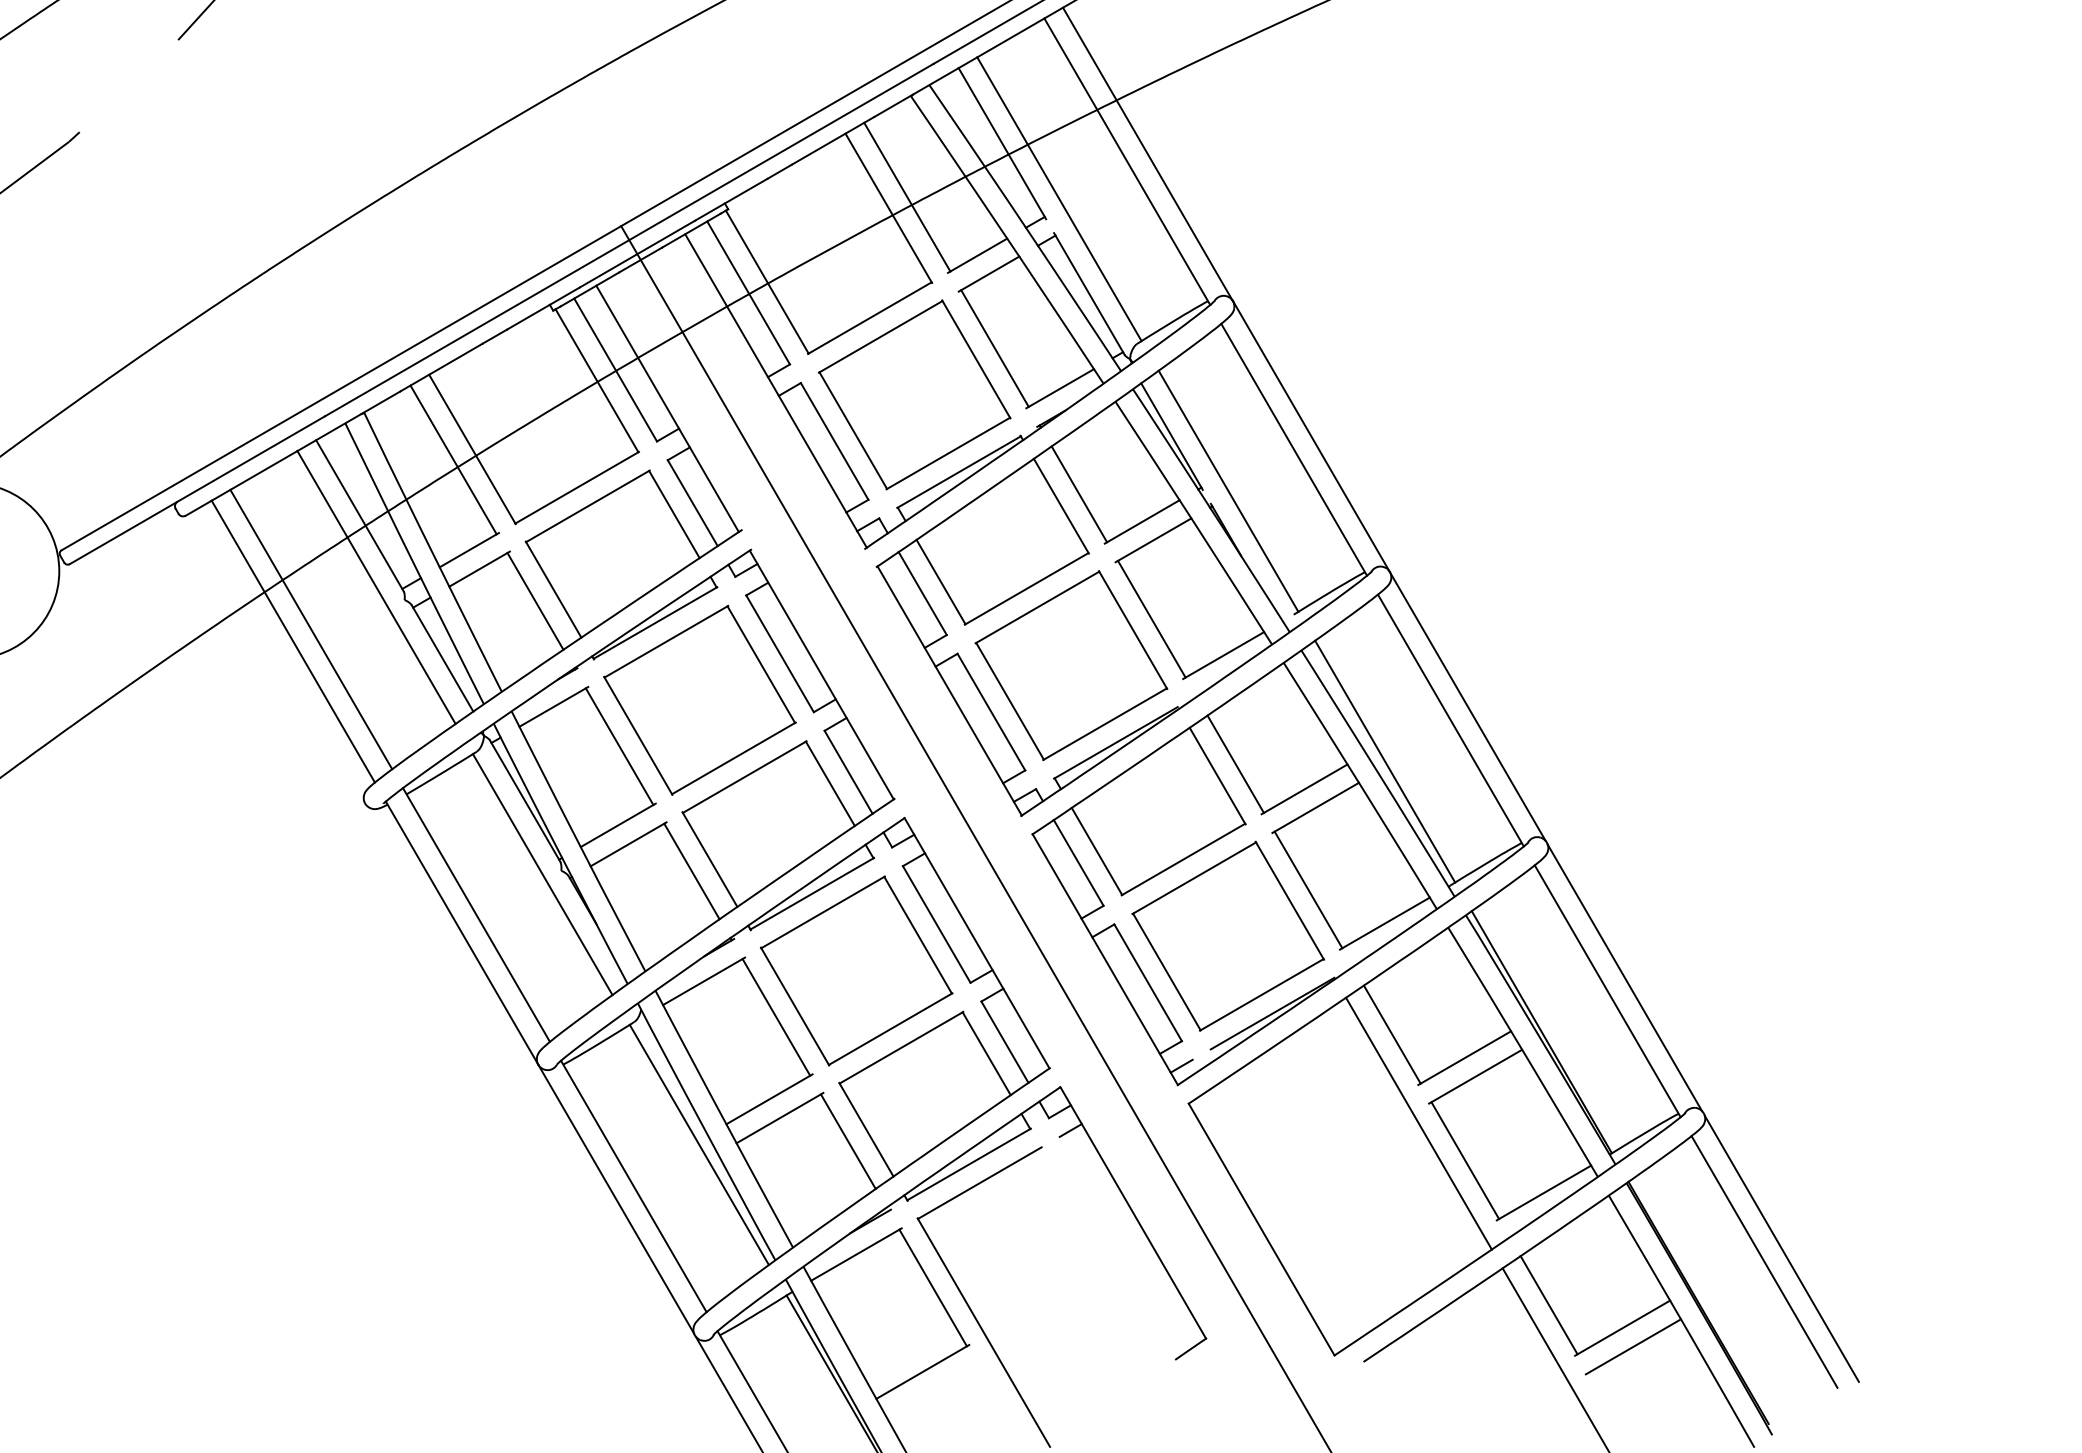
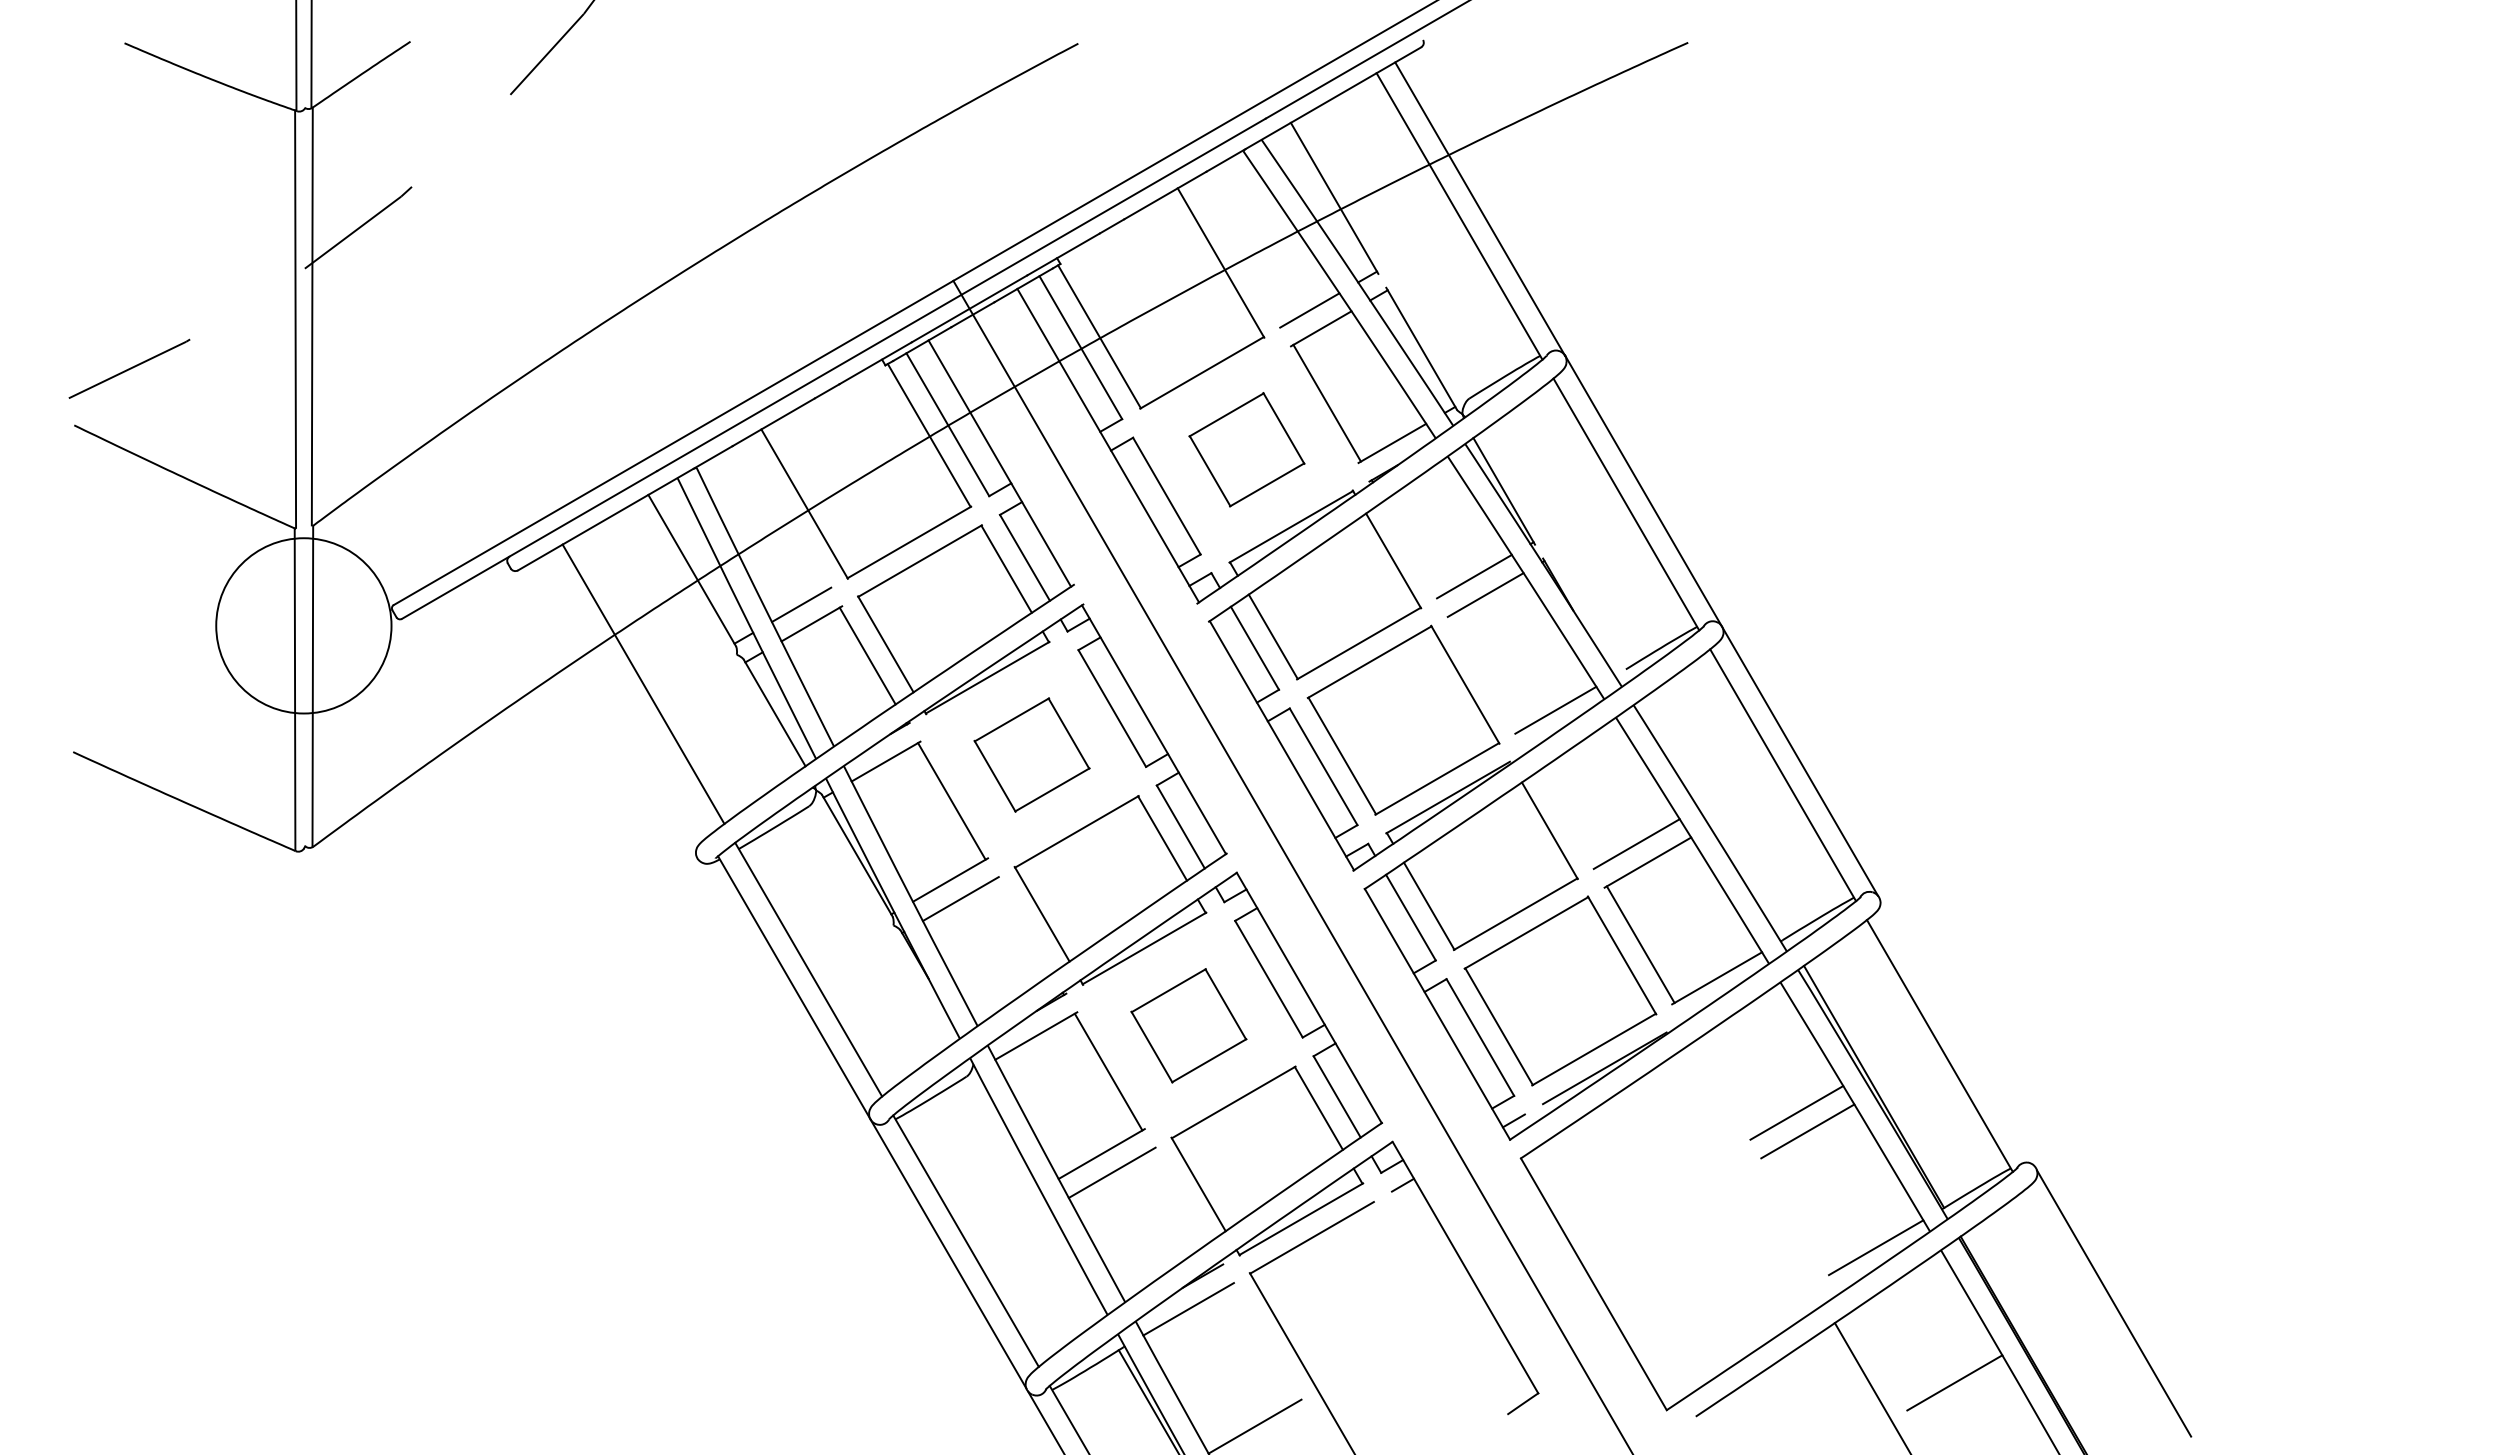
line: (907, 196) -> (1239, 251), removed
line: (1059, 198) -> (1391, 253), removed
part: (914, 394) -> (1246, 449), size x0.6
line: (453, 459) -> (785, 514), removed
line: (1228, 490) -> (1560, 545), removed
line: (1079, 494) -> (1411, 549), removed
line: (376, 586) -> (708, 641), removed
line: (1151, 618) -> (1483, 673), removed
line: (293, 641) -> (625, 696), removed
part: (699, 699) -> (1031, 754), size x0.6
line: (1385, 761) -> (1717, 816), removed
line: (1235, 763) -> (1567, 818), removed
line: (691, 871) -> (1023, 926), removed
line: (542, 873) -> (874, 928), removed
part: (856, 970) -> (1188, 1025), size x0.6
line: (1624, 977) -> (1956, 1032), removed
line: (1392, 1034) -> (1724, 1089), removed
line: (1419, 1123) -> (1751, 1178), removed
line: (848, 1141) -> (1180, 1196), removed
line: (699, 1144) -> (1031, 1199), removed
line: (1465, 1159) -> (1797, 1214), removed
line: (1764, 1261) -> (2096, 1316), removed
line: (933, 1287) -> (1265, 1342), removed
line: (1548, 1304) -> (1880, 1359), removed
line: (1633, 1346) -> (1965, 1401), removed

